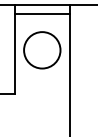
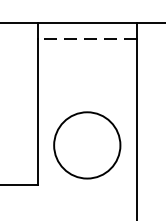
line: (41, 13) -> (85, 38), solid -> dashed
circle: (42, 50) -> (87, 145), moved

